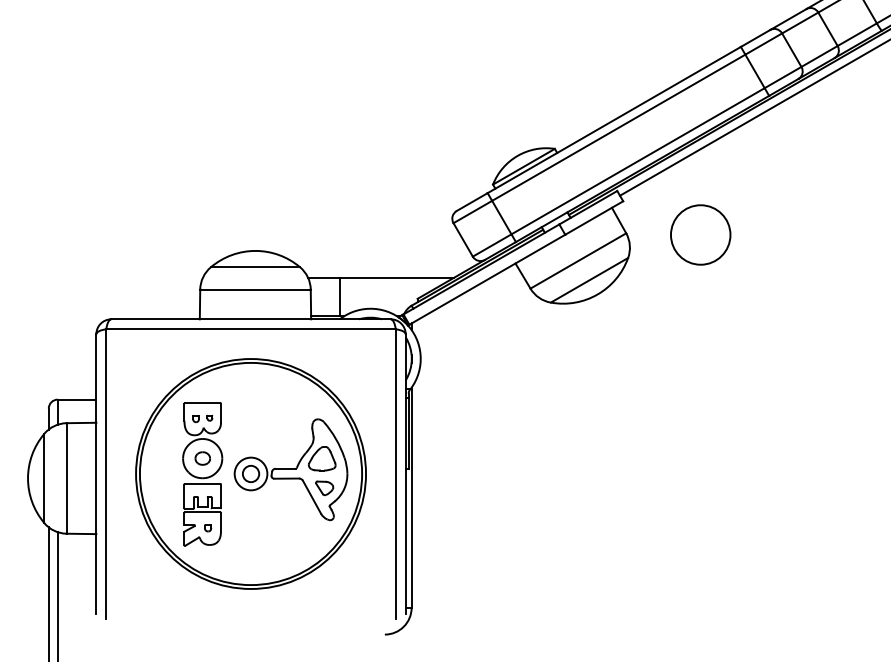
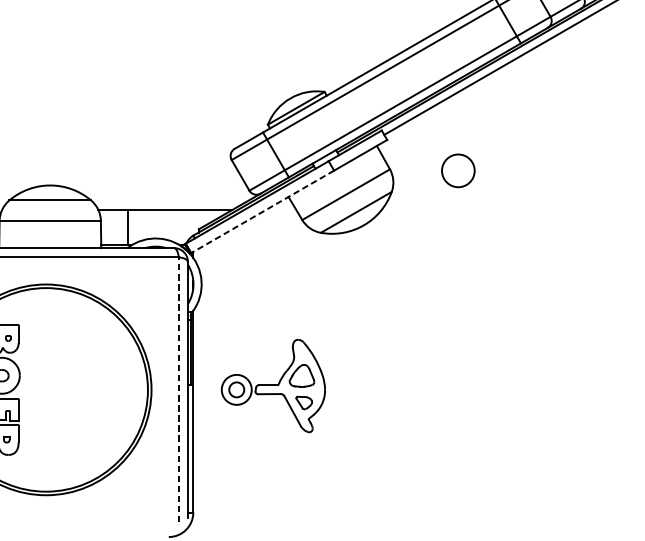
circle: (700, 234) -> (458, 170), size x0.6
line: (487, 279) -> (262, 211), solid -> dashed
part: (290, 469) -> (272, 385), moved
line: (395, 474) -> (178, 390), solid -> dashed

